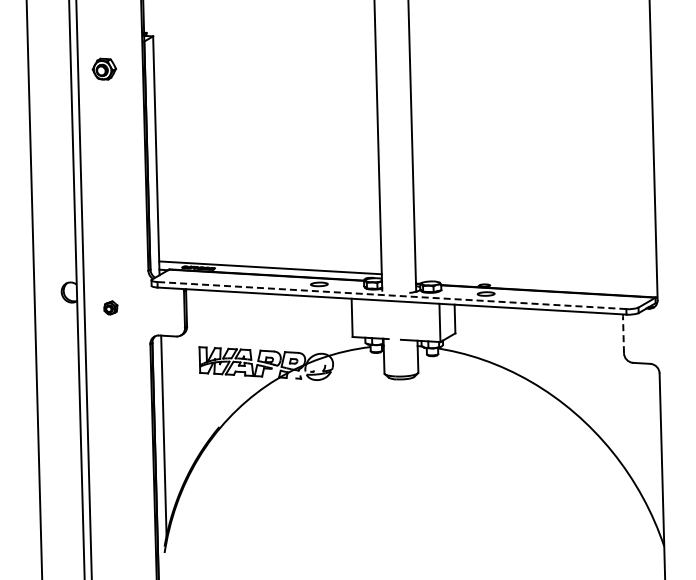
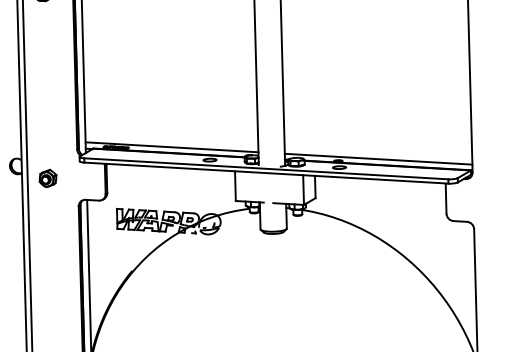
line: (536, 283) -> (378, 159), added
line: (391, 295) -> (265, 168), dashed -> solid
part: (110, 307) -> (47, 178), size x1.67
line: (623, 334) -> (446, 199), dashed -> solid

